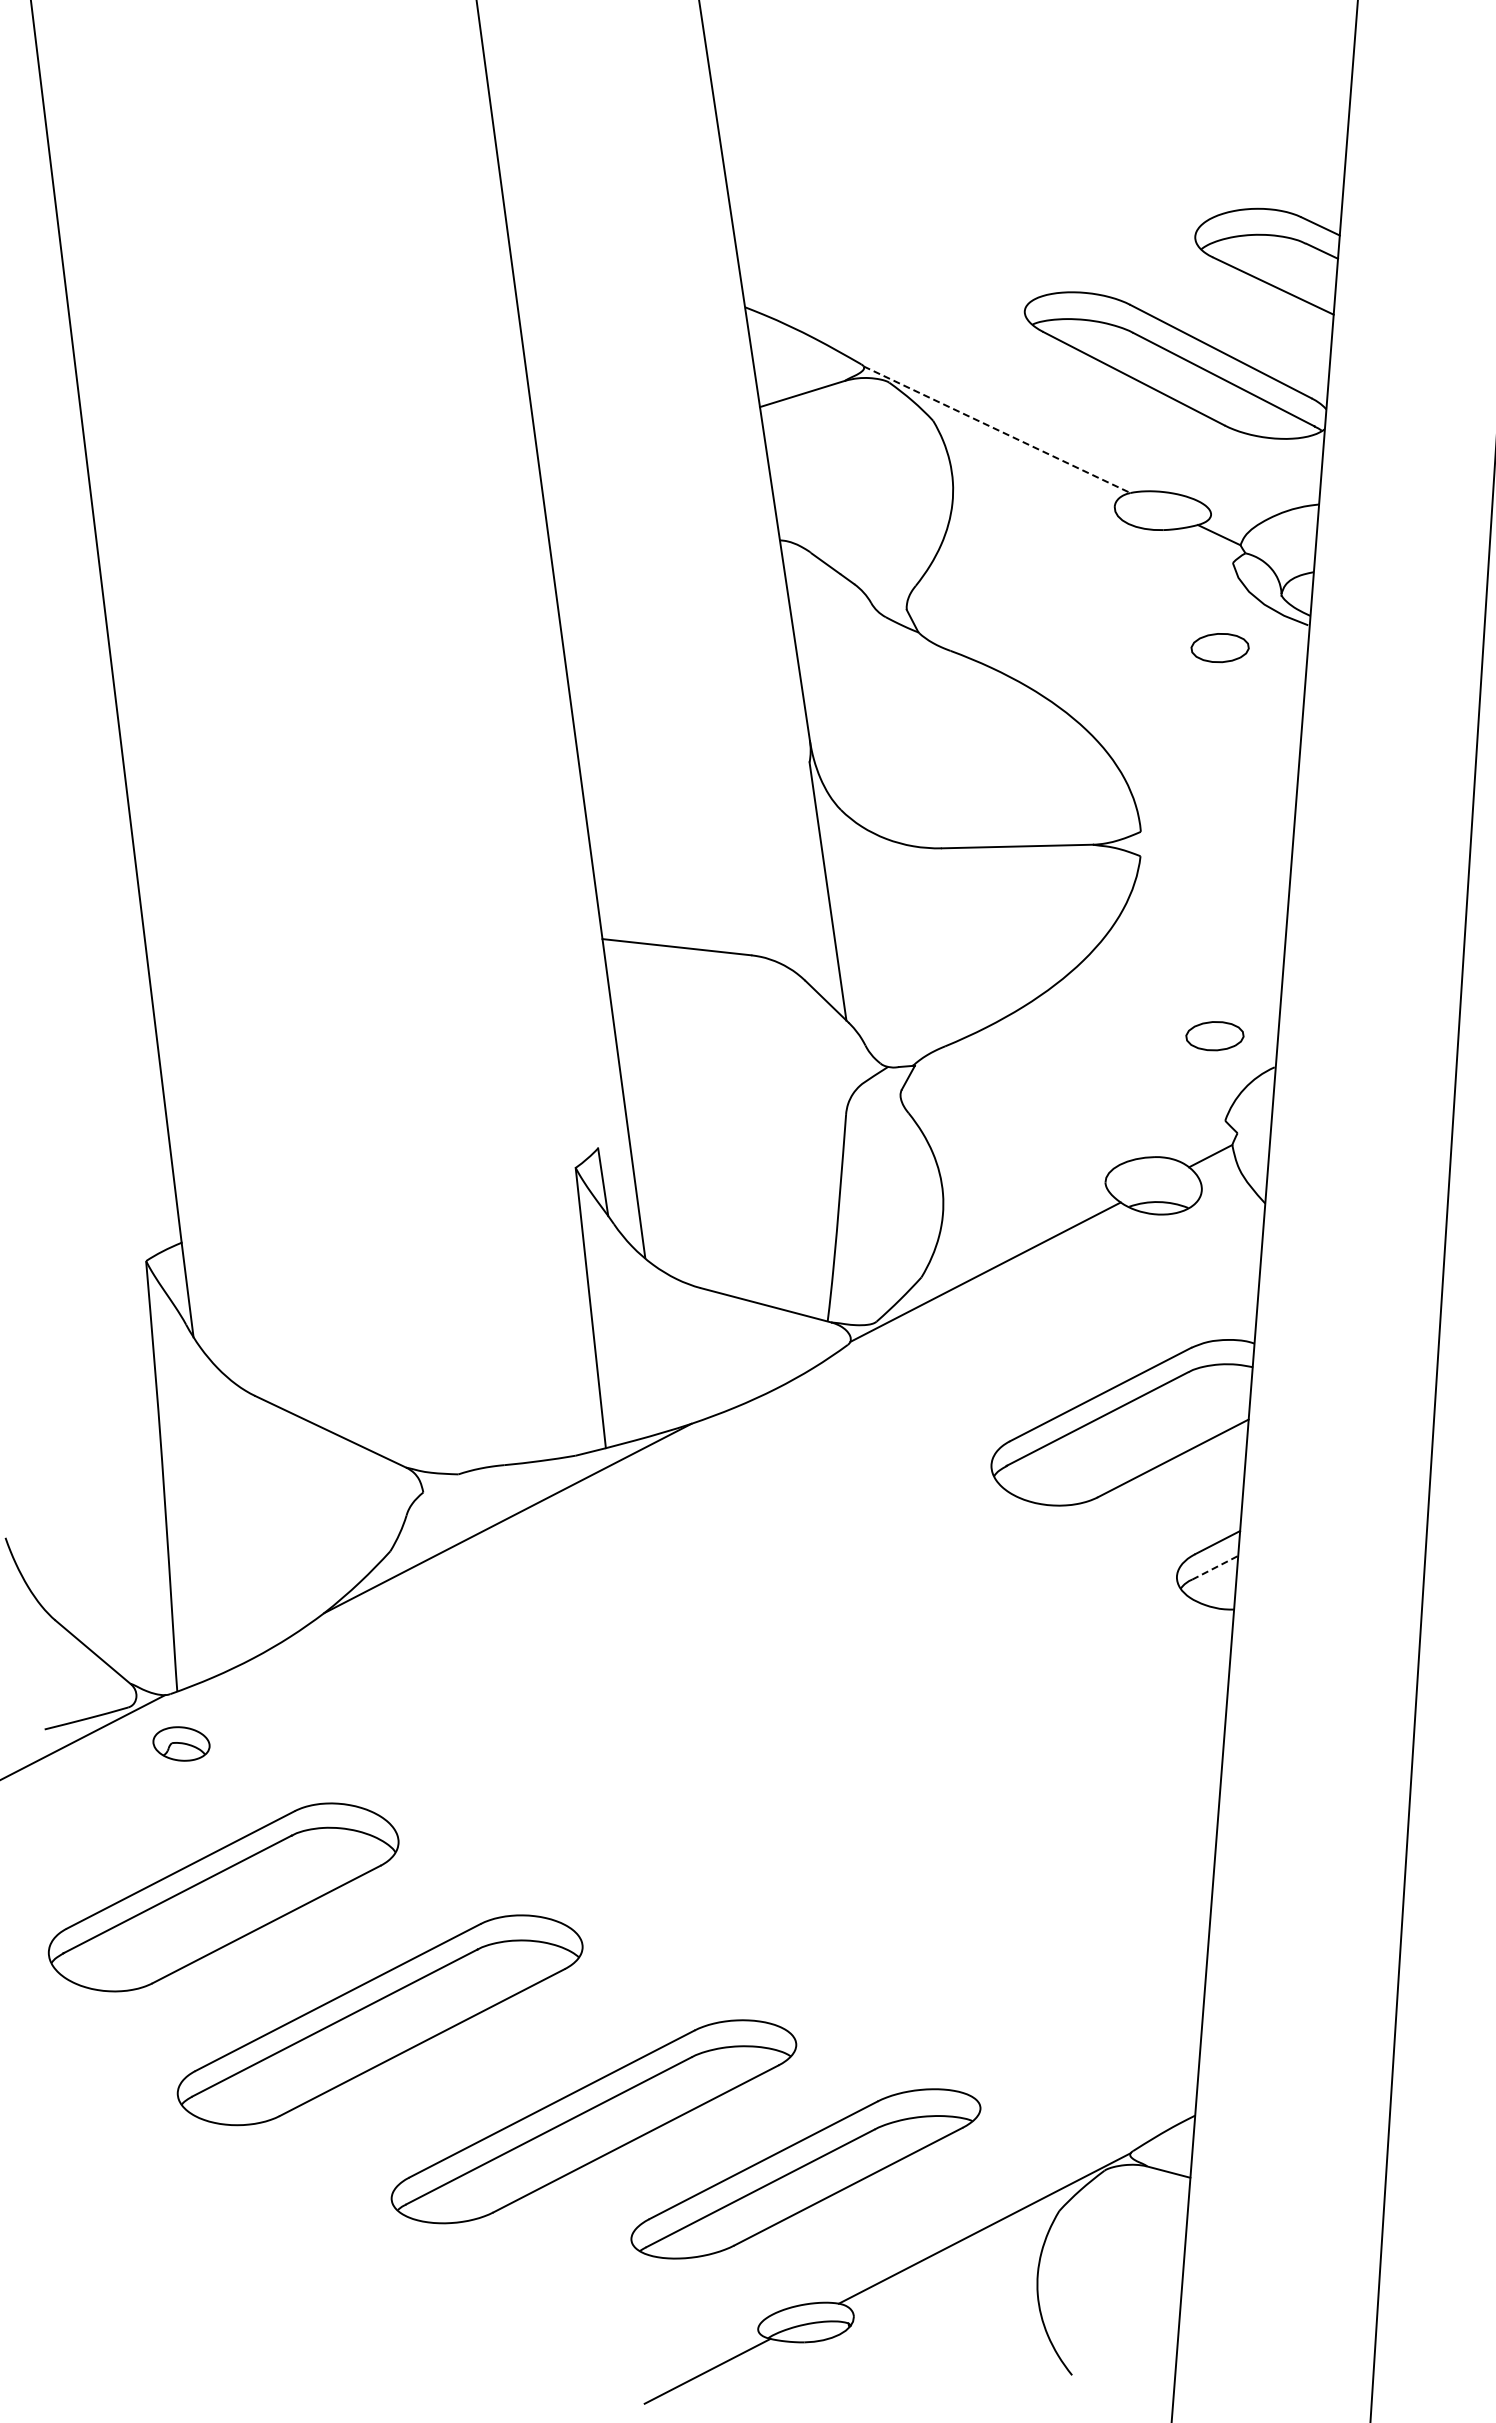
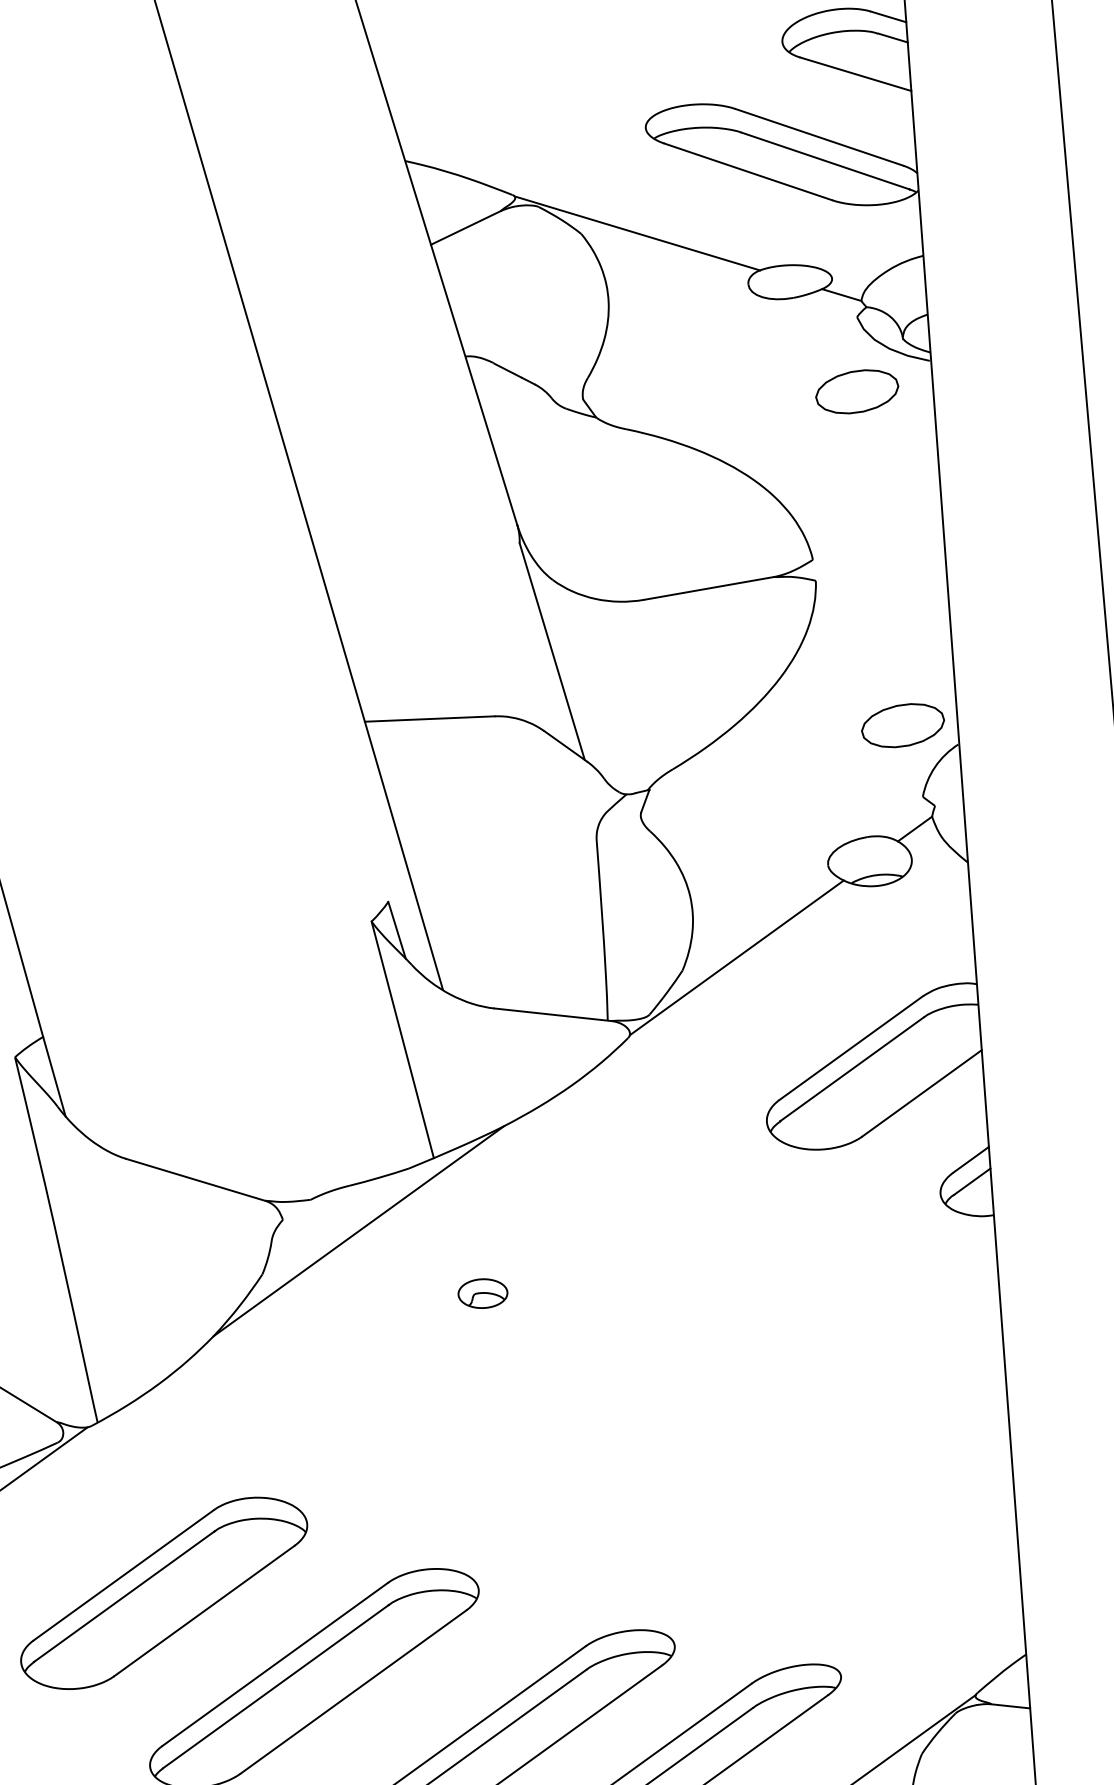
line: (997, 429) -> (637, 233), dashed -> solid
part: (1219, 647) -> (856, 391), size x1.67
part: (1214, 1035) -> (902, 725), size x1.67
line: (1215, 1567) -> (972, 1181), dashed -> solid
part: (181, 1743) -> (482, 1293), moved

